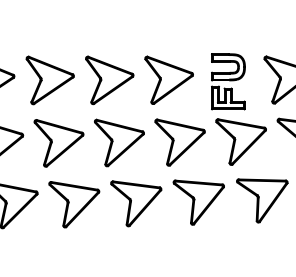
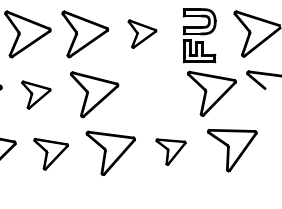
part: (168, 79) -> (141, 33), size x0.6
part: (179, 142) -> (152, 94), removed
part: (58, 143) -> (35, 95), size x0.6
part: (198, 202) -> (170, 152), size x0.6
part: (74, 204) -> (51, 154), size x0.7

